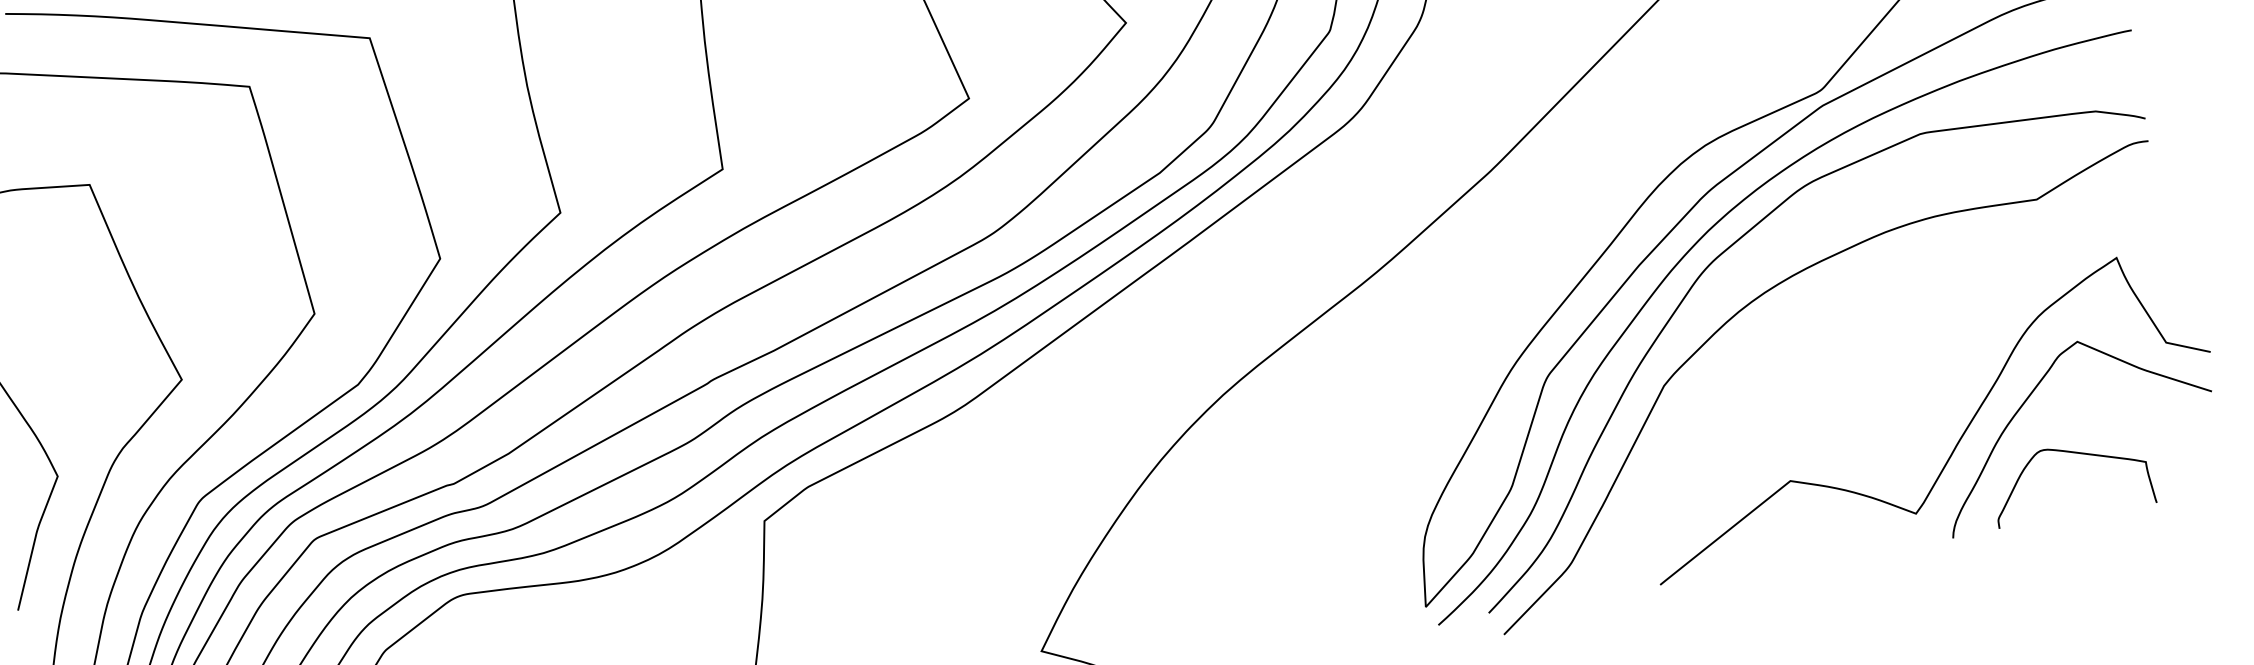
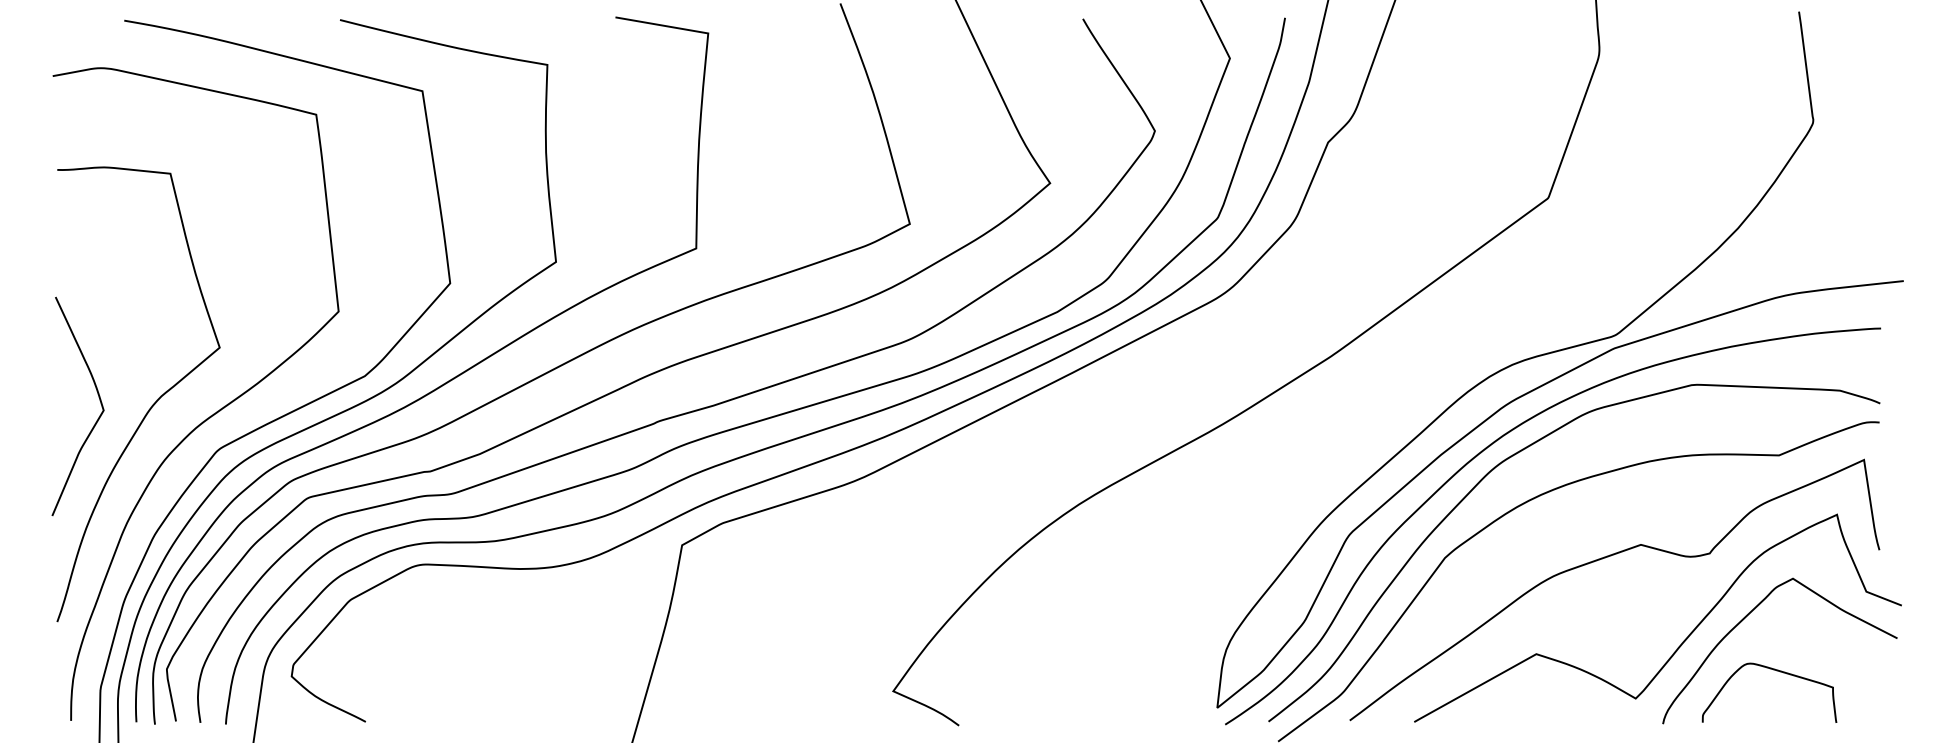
curve: (1852, 354) -> (1605, 558), added

